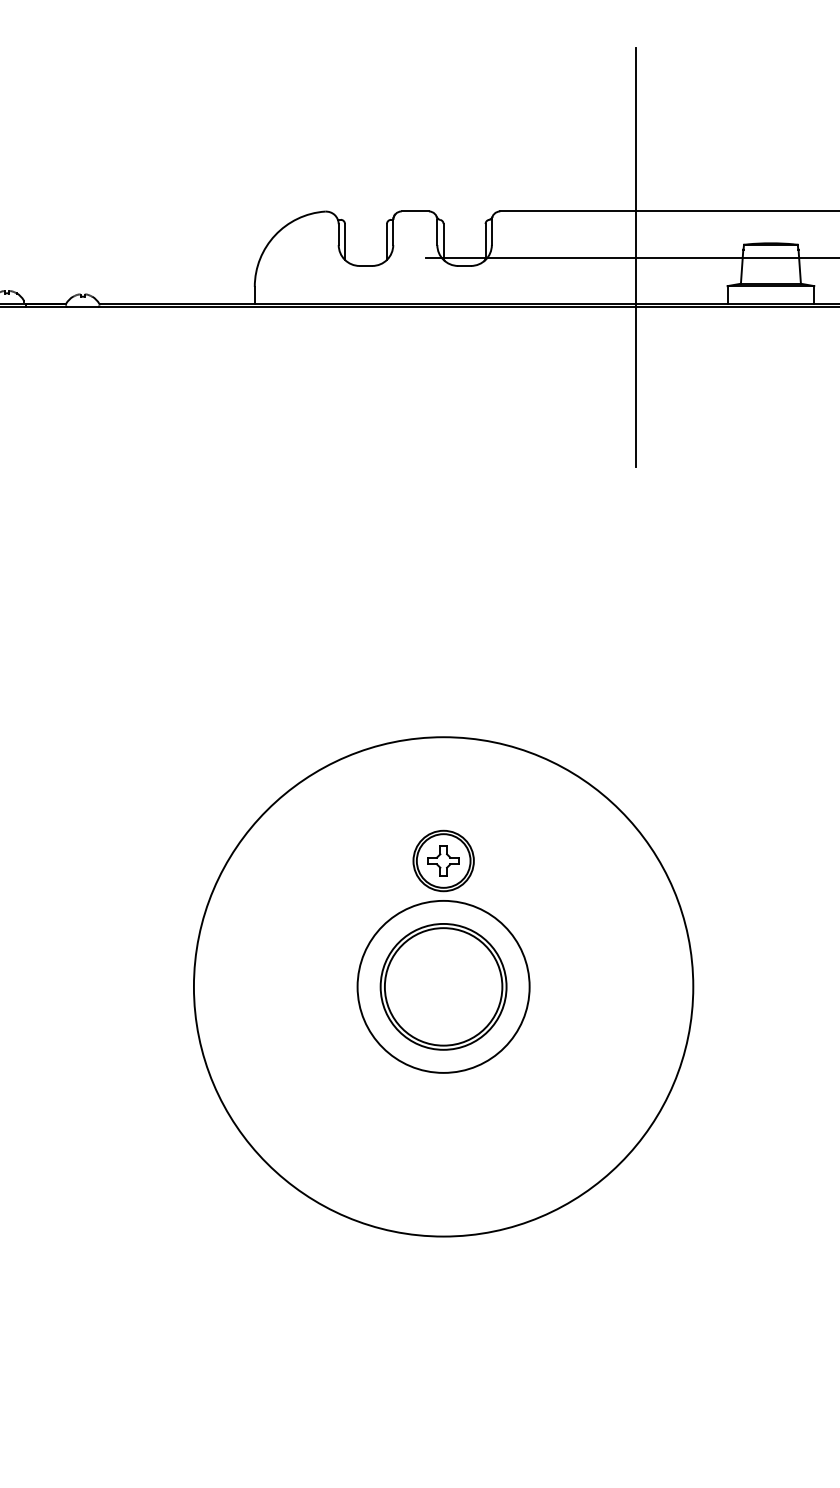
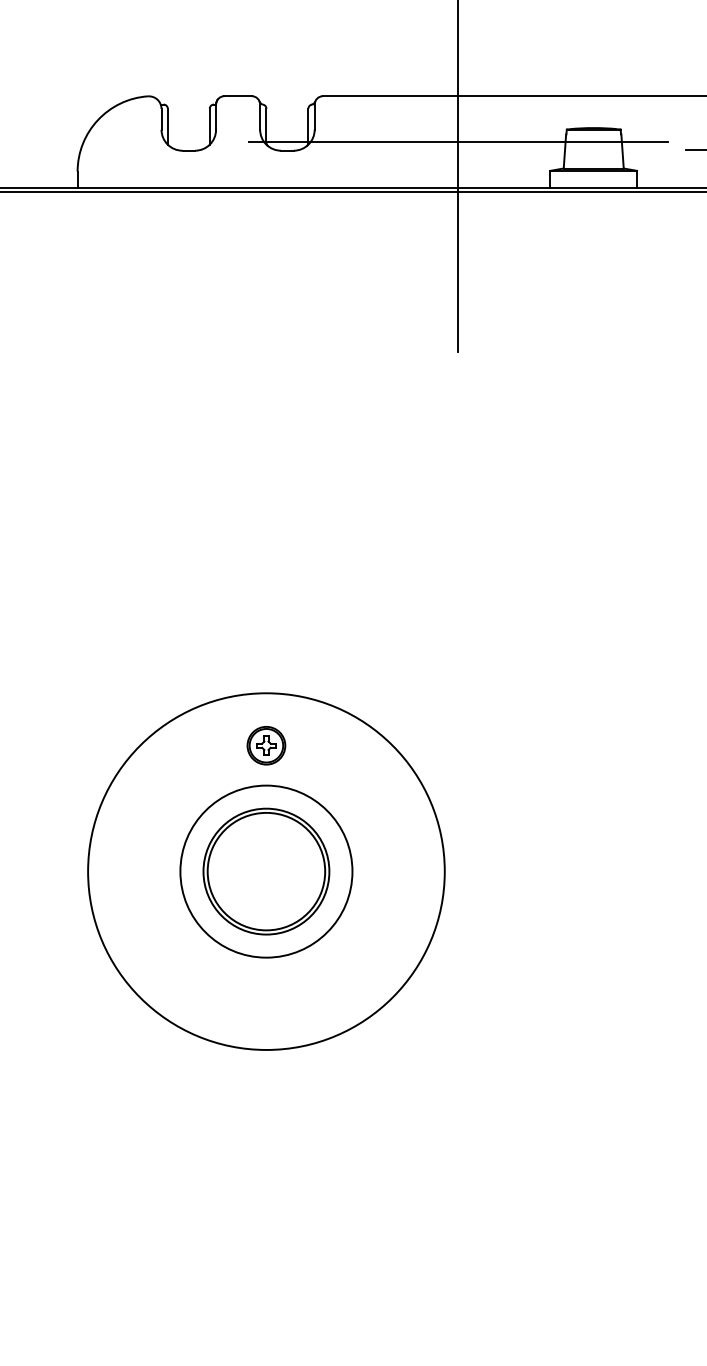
part: (443, 860) -> (266, 745), size x0.62
circle: (443, 986) -> (266, 871), size x0.71

